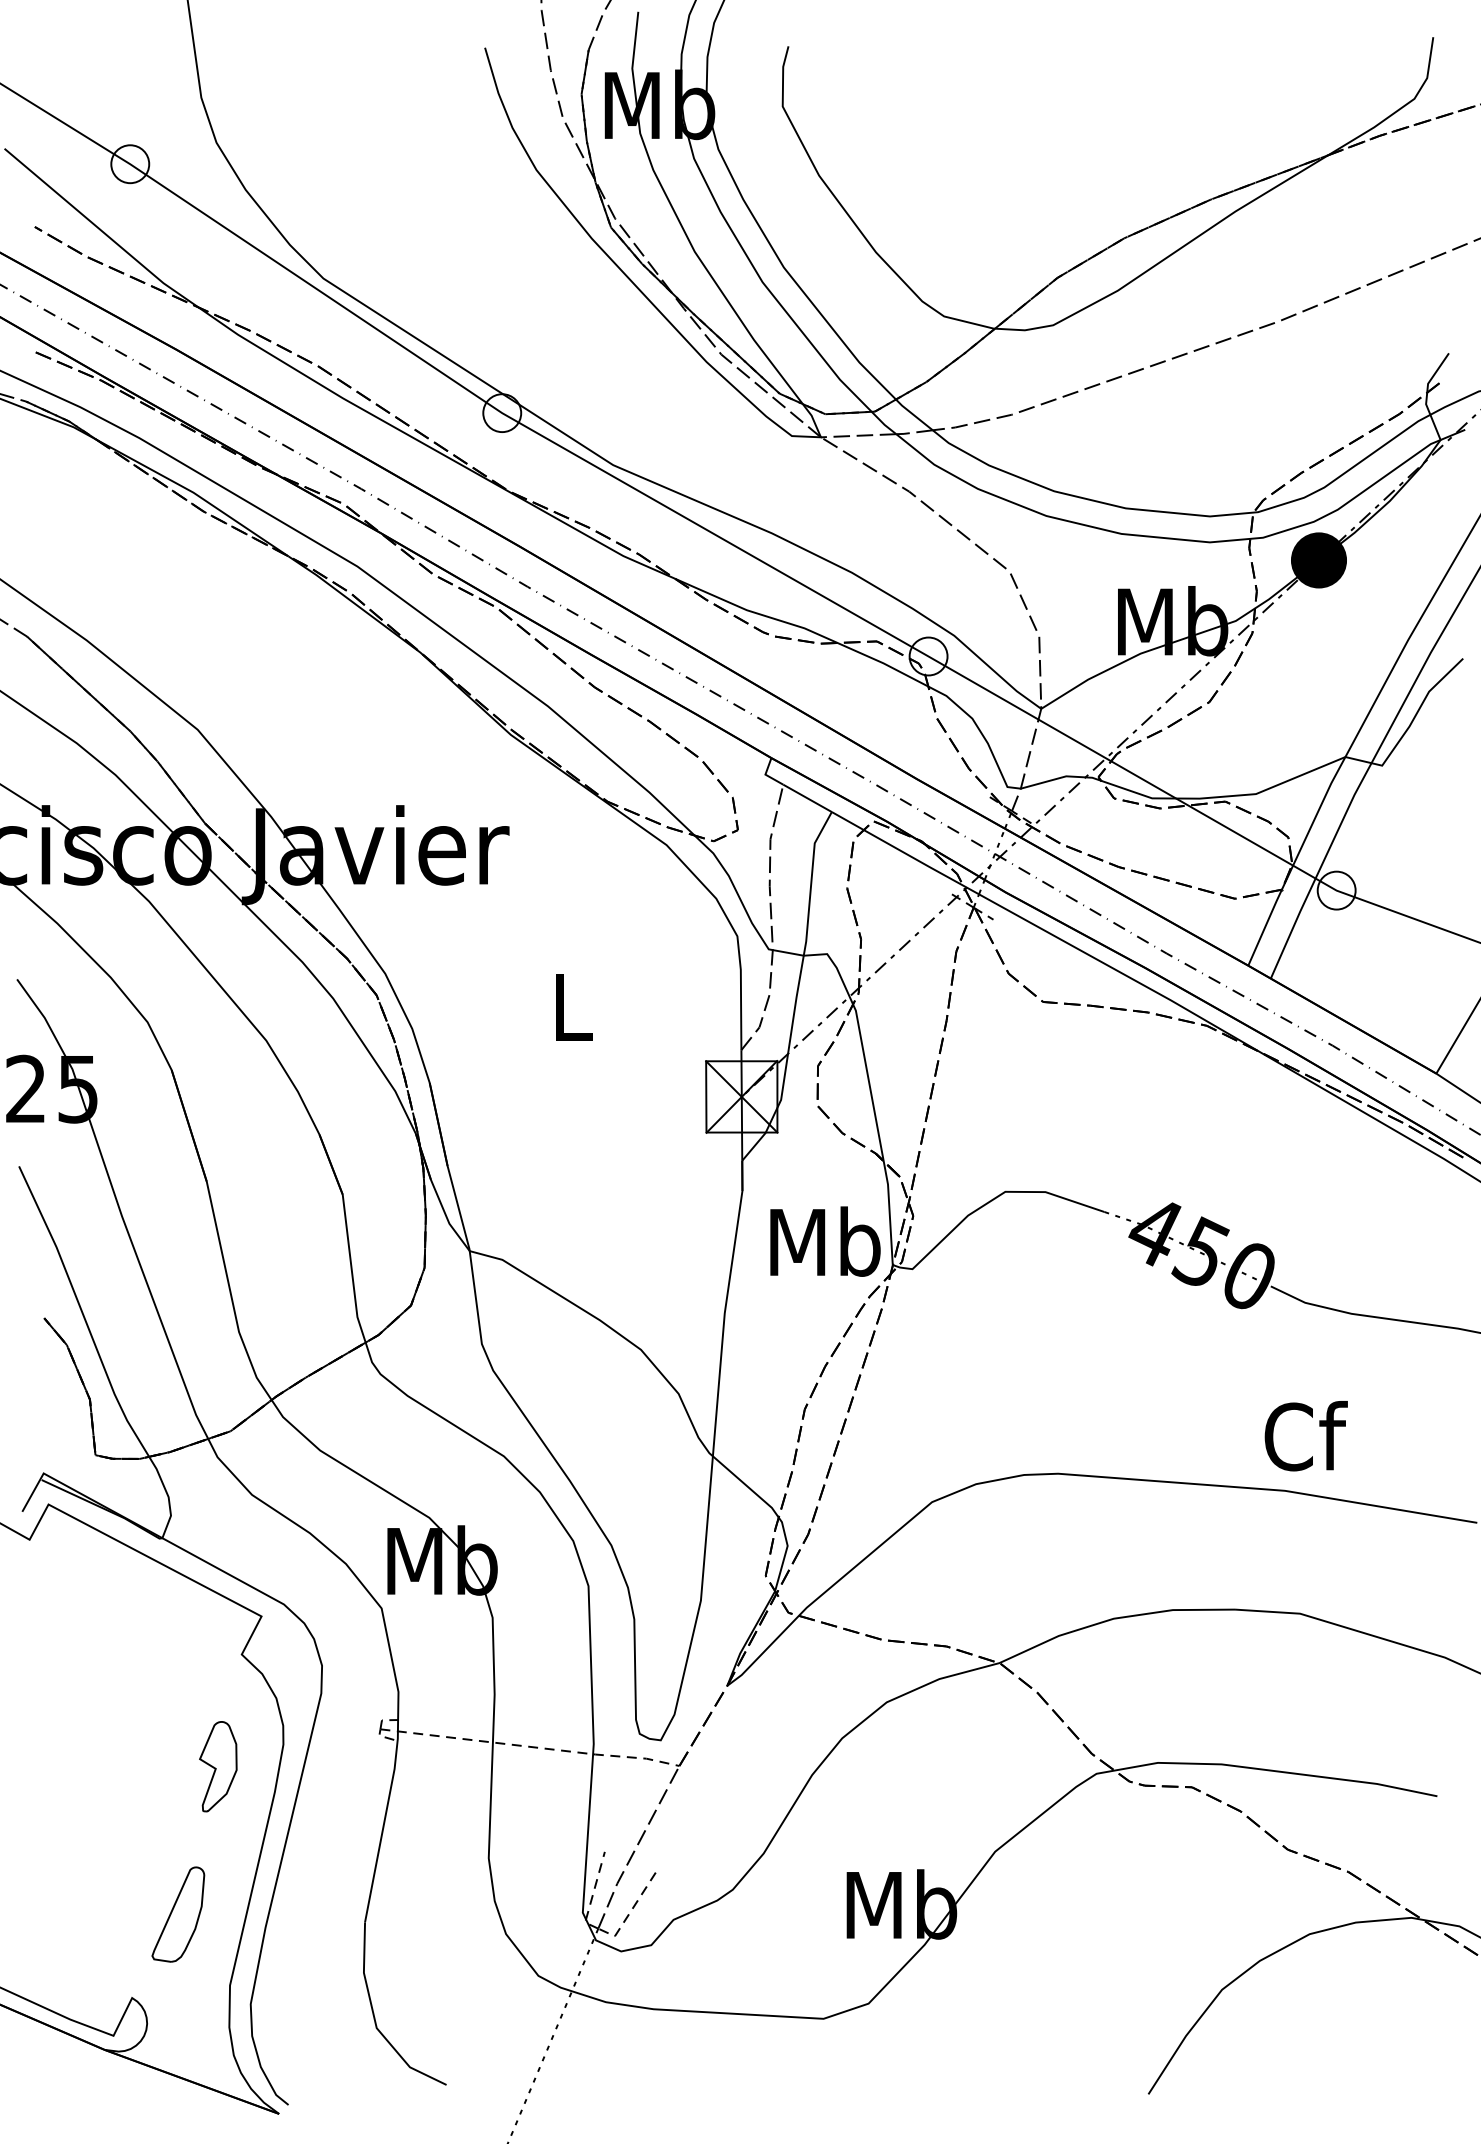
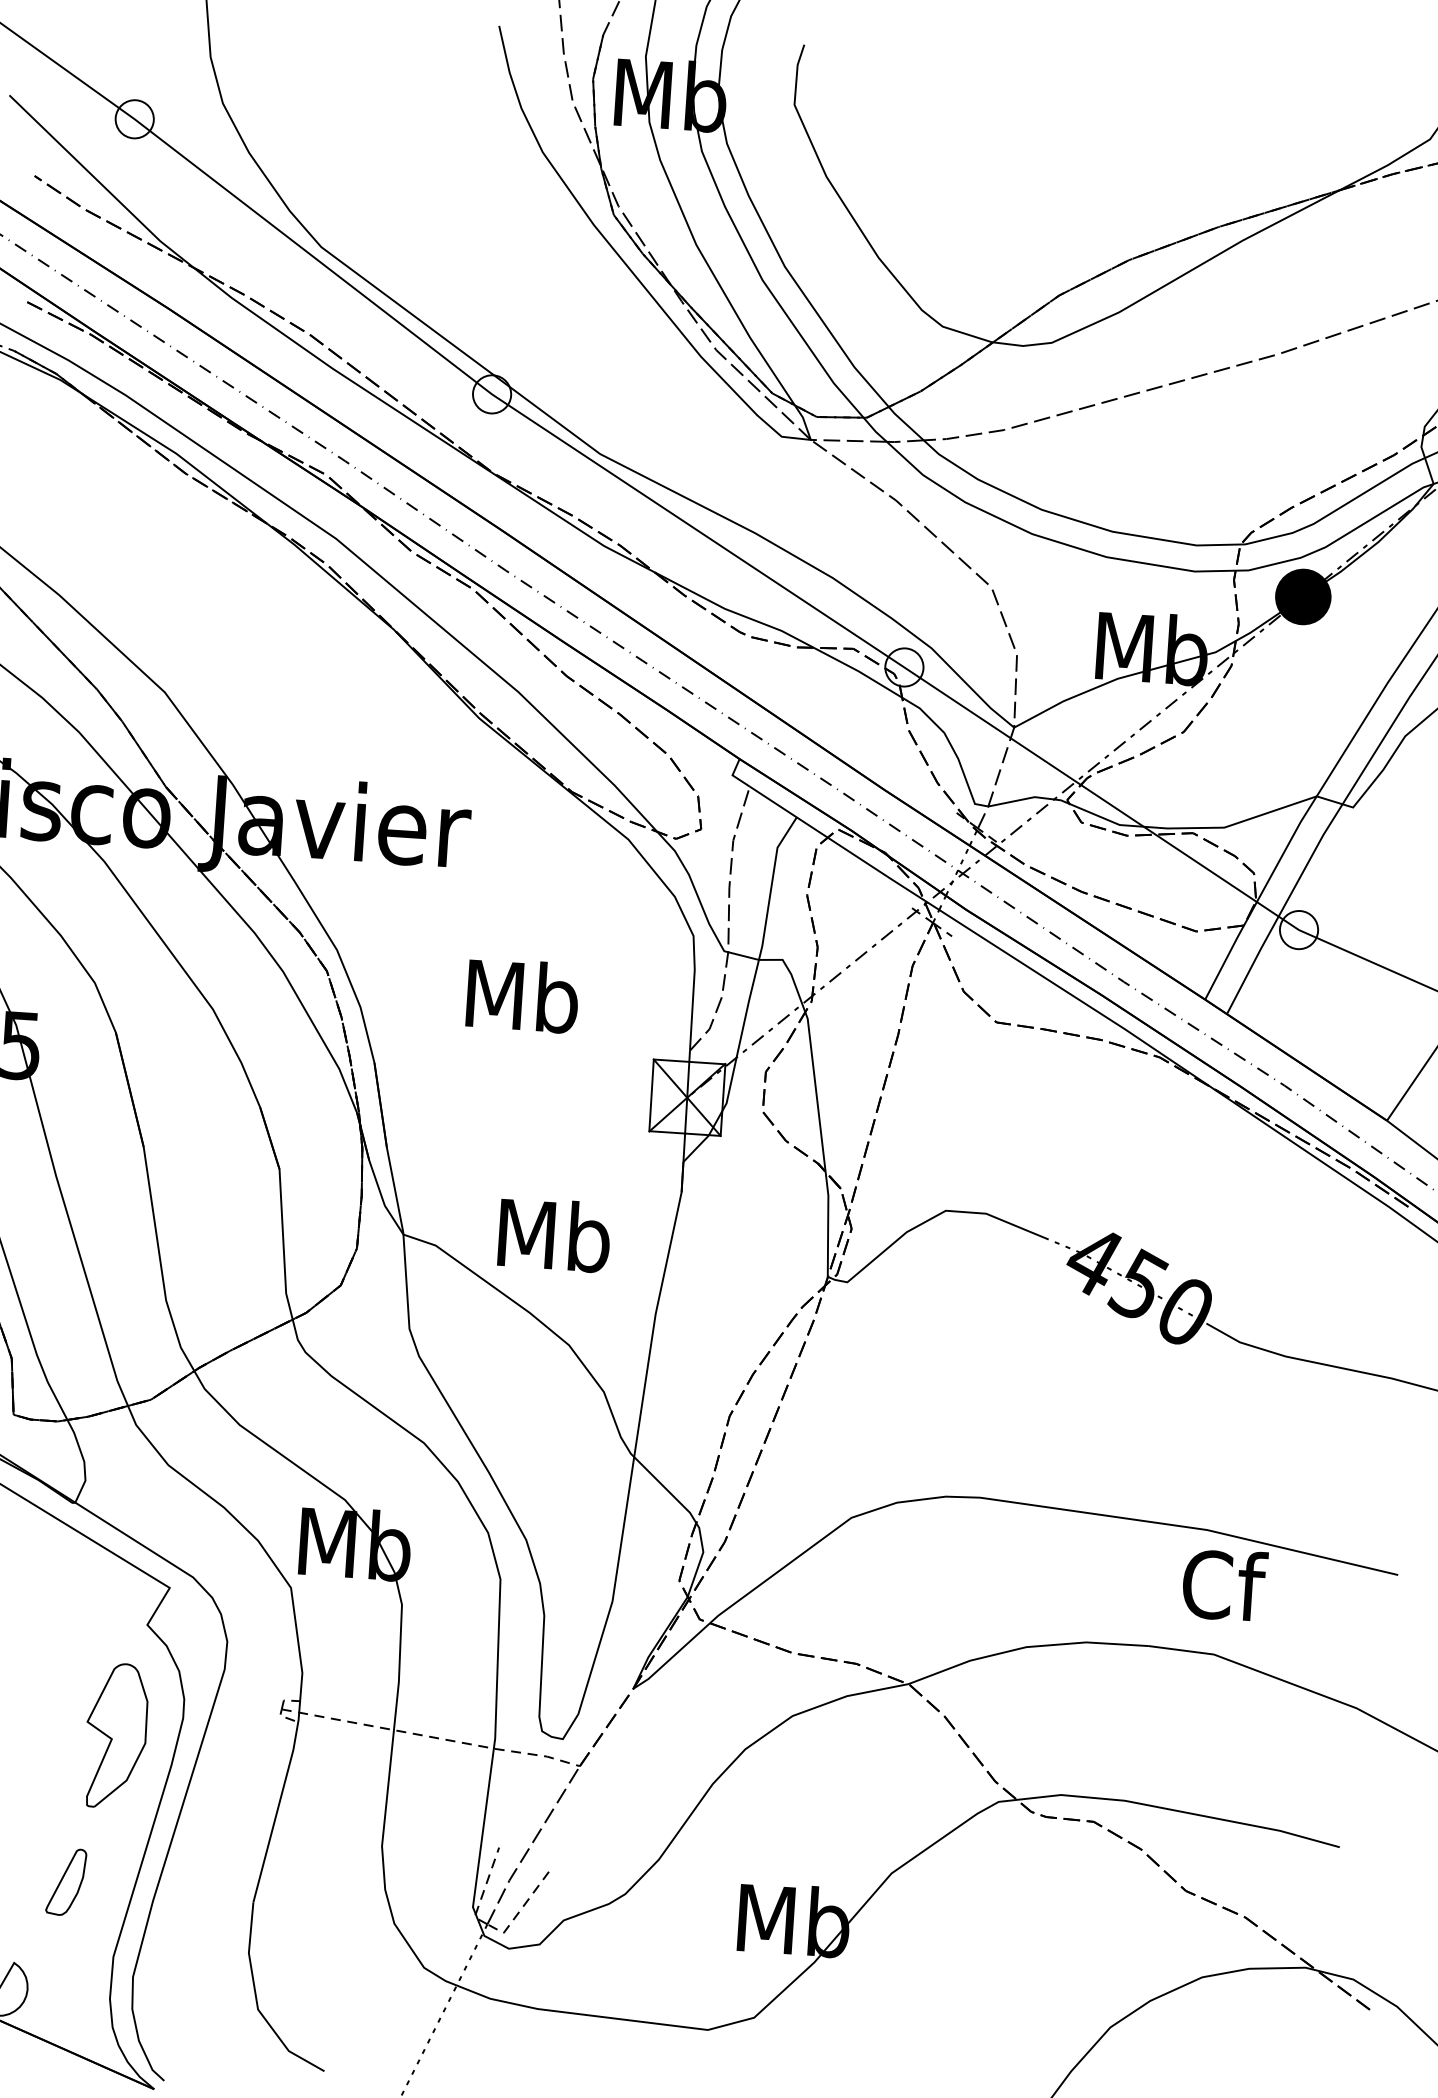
text: (572, 1006) -> (523, 995), L -> Mb
text: (825, 1241) -> (554, 1234), moved
text: (1305, 1436) -> (1224, 1585), moved
part: (218, 1766) -> (116, 1735), size x1.6
part: (178, 1914) -> (66, 1882), size x0.7

